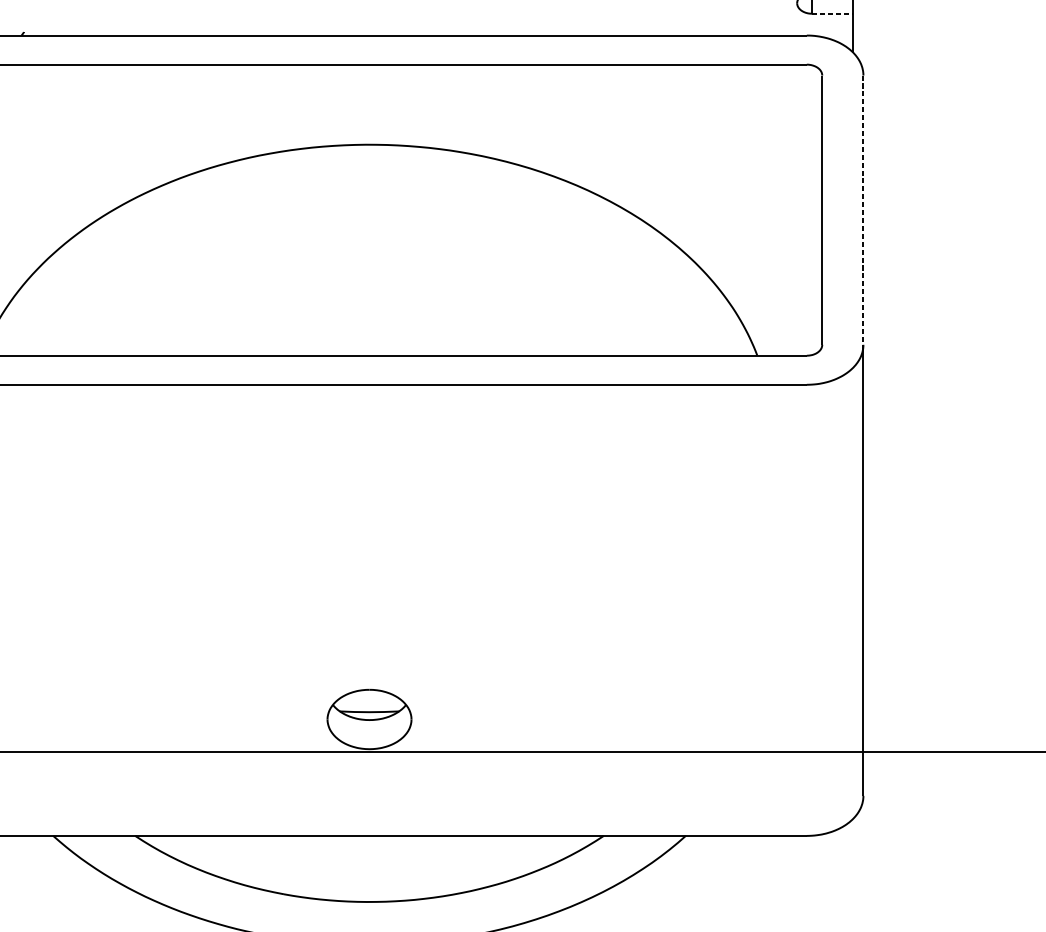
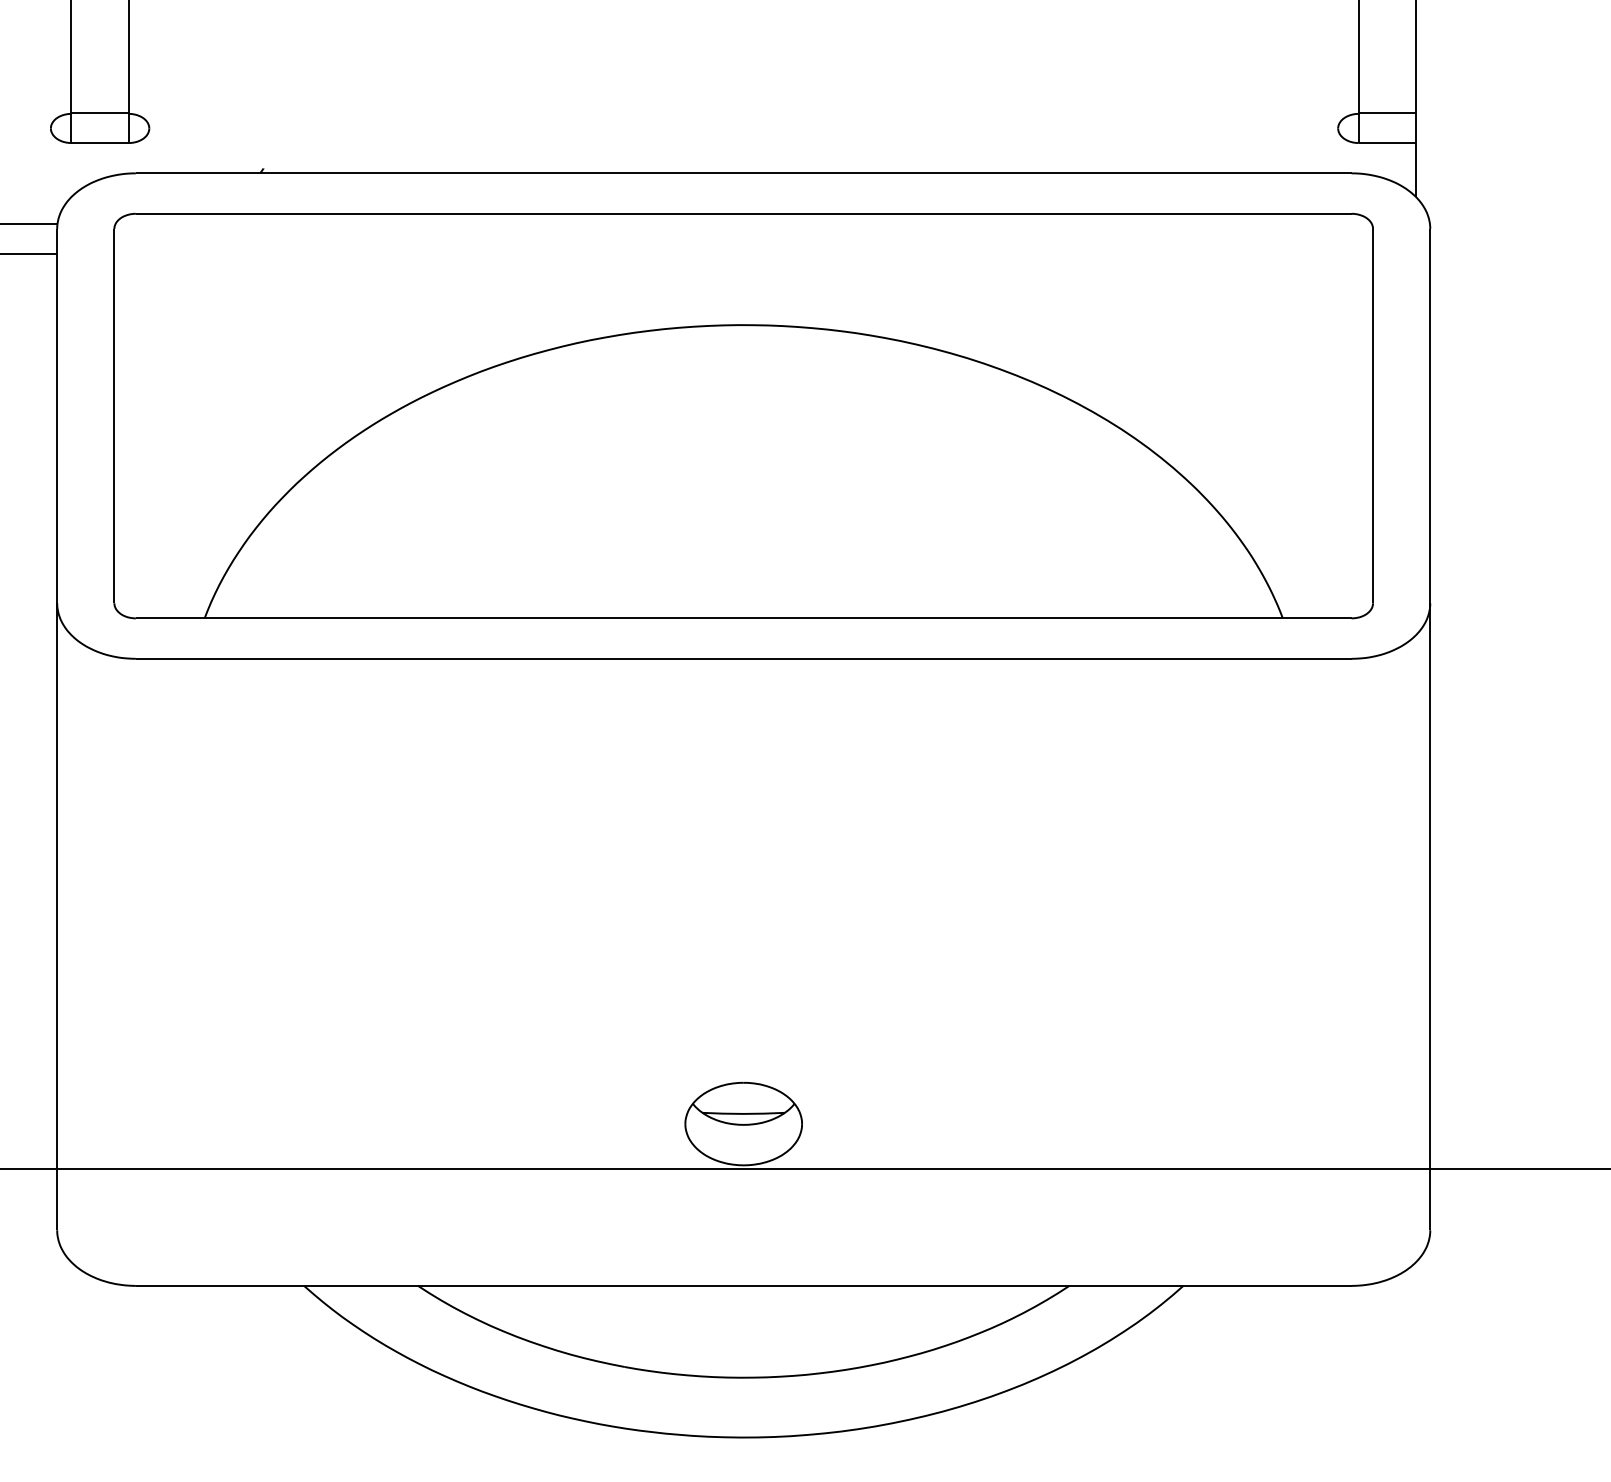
line: (832, 14) -> (1387, 143), dashed -> solid
line: (863, 210) -> (1430, 416), dashed -> solid

